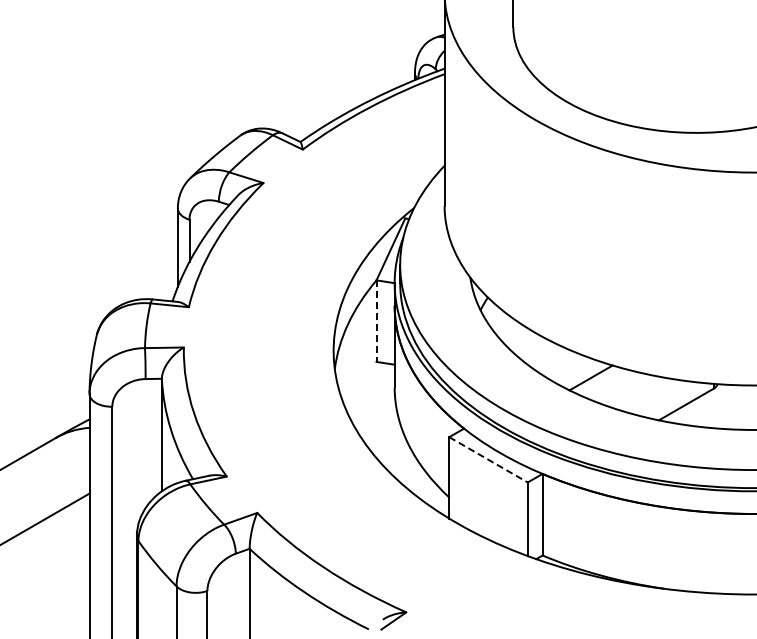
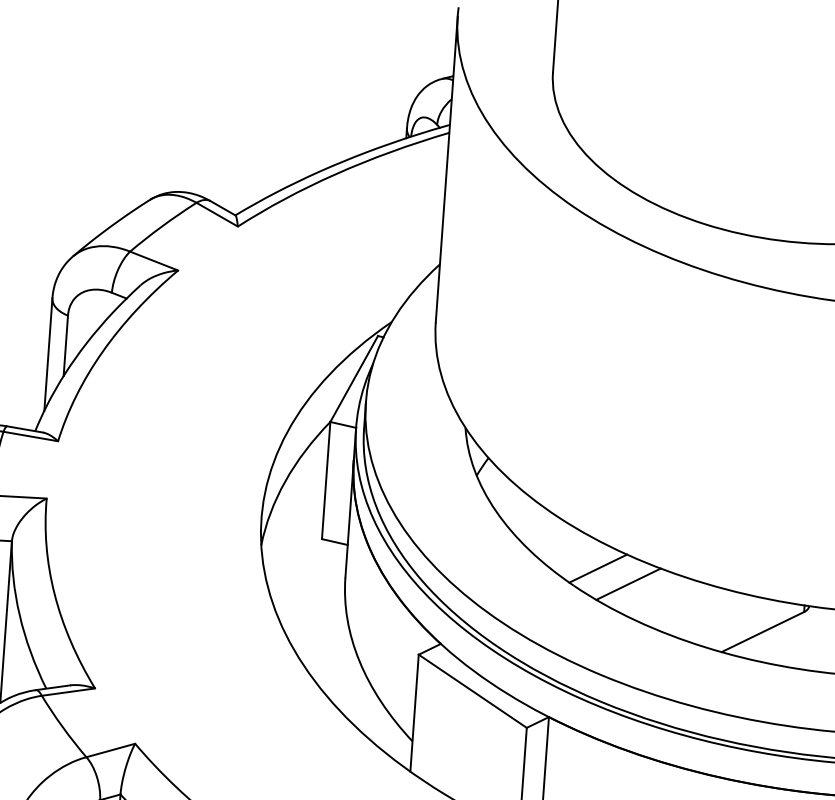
line: (376, 321) -> (326, 481), dashed -> solid
line: (569, 368) -> (598, 568), added
line: (488, 460) -> (472, 692), dashed -> solid

